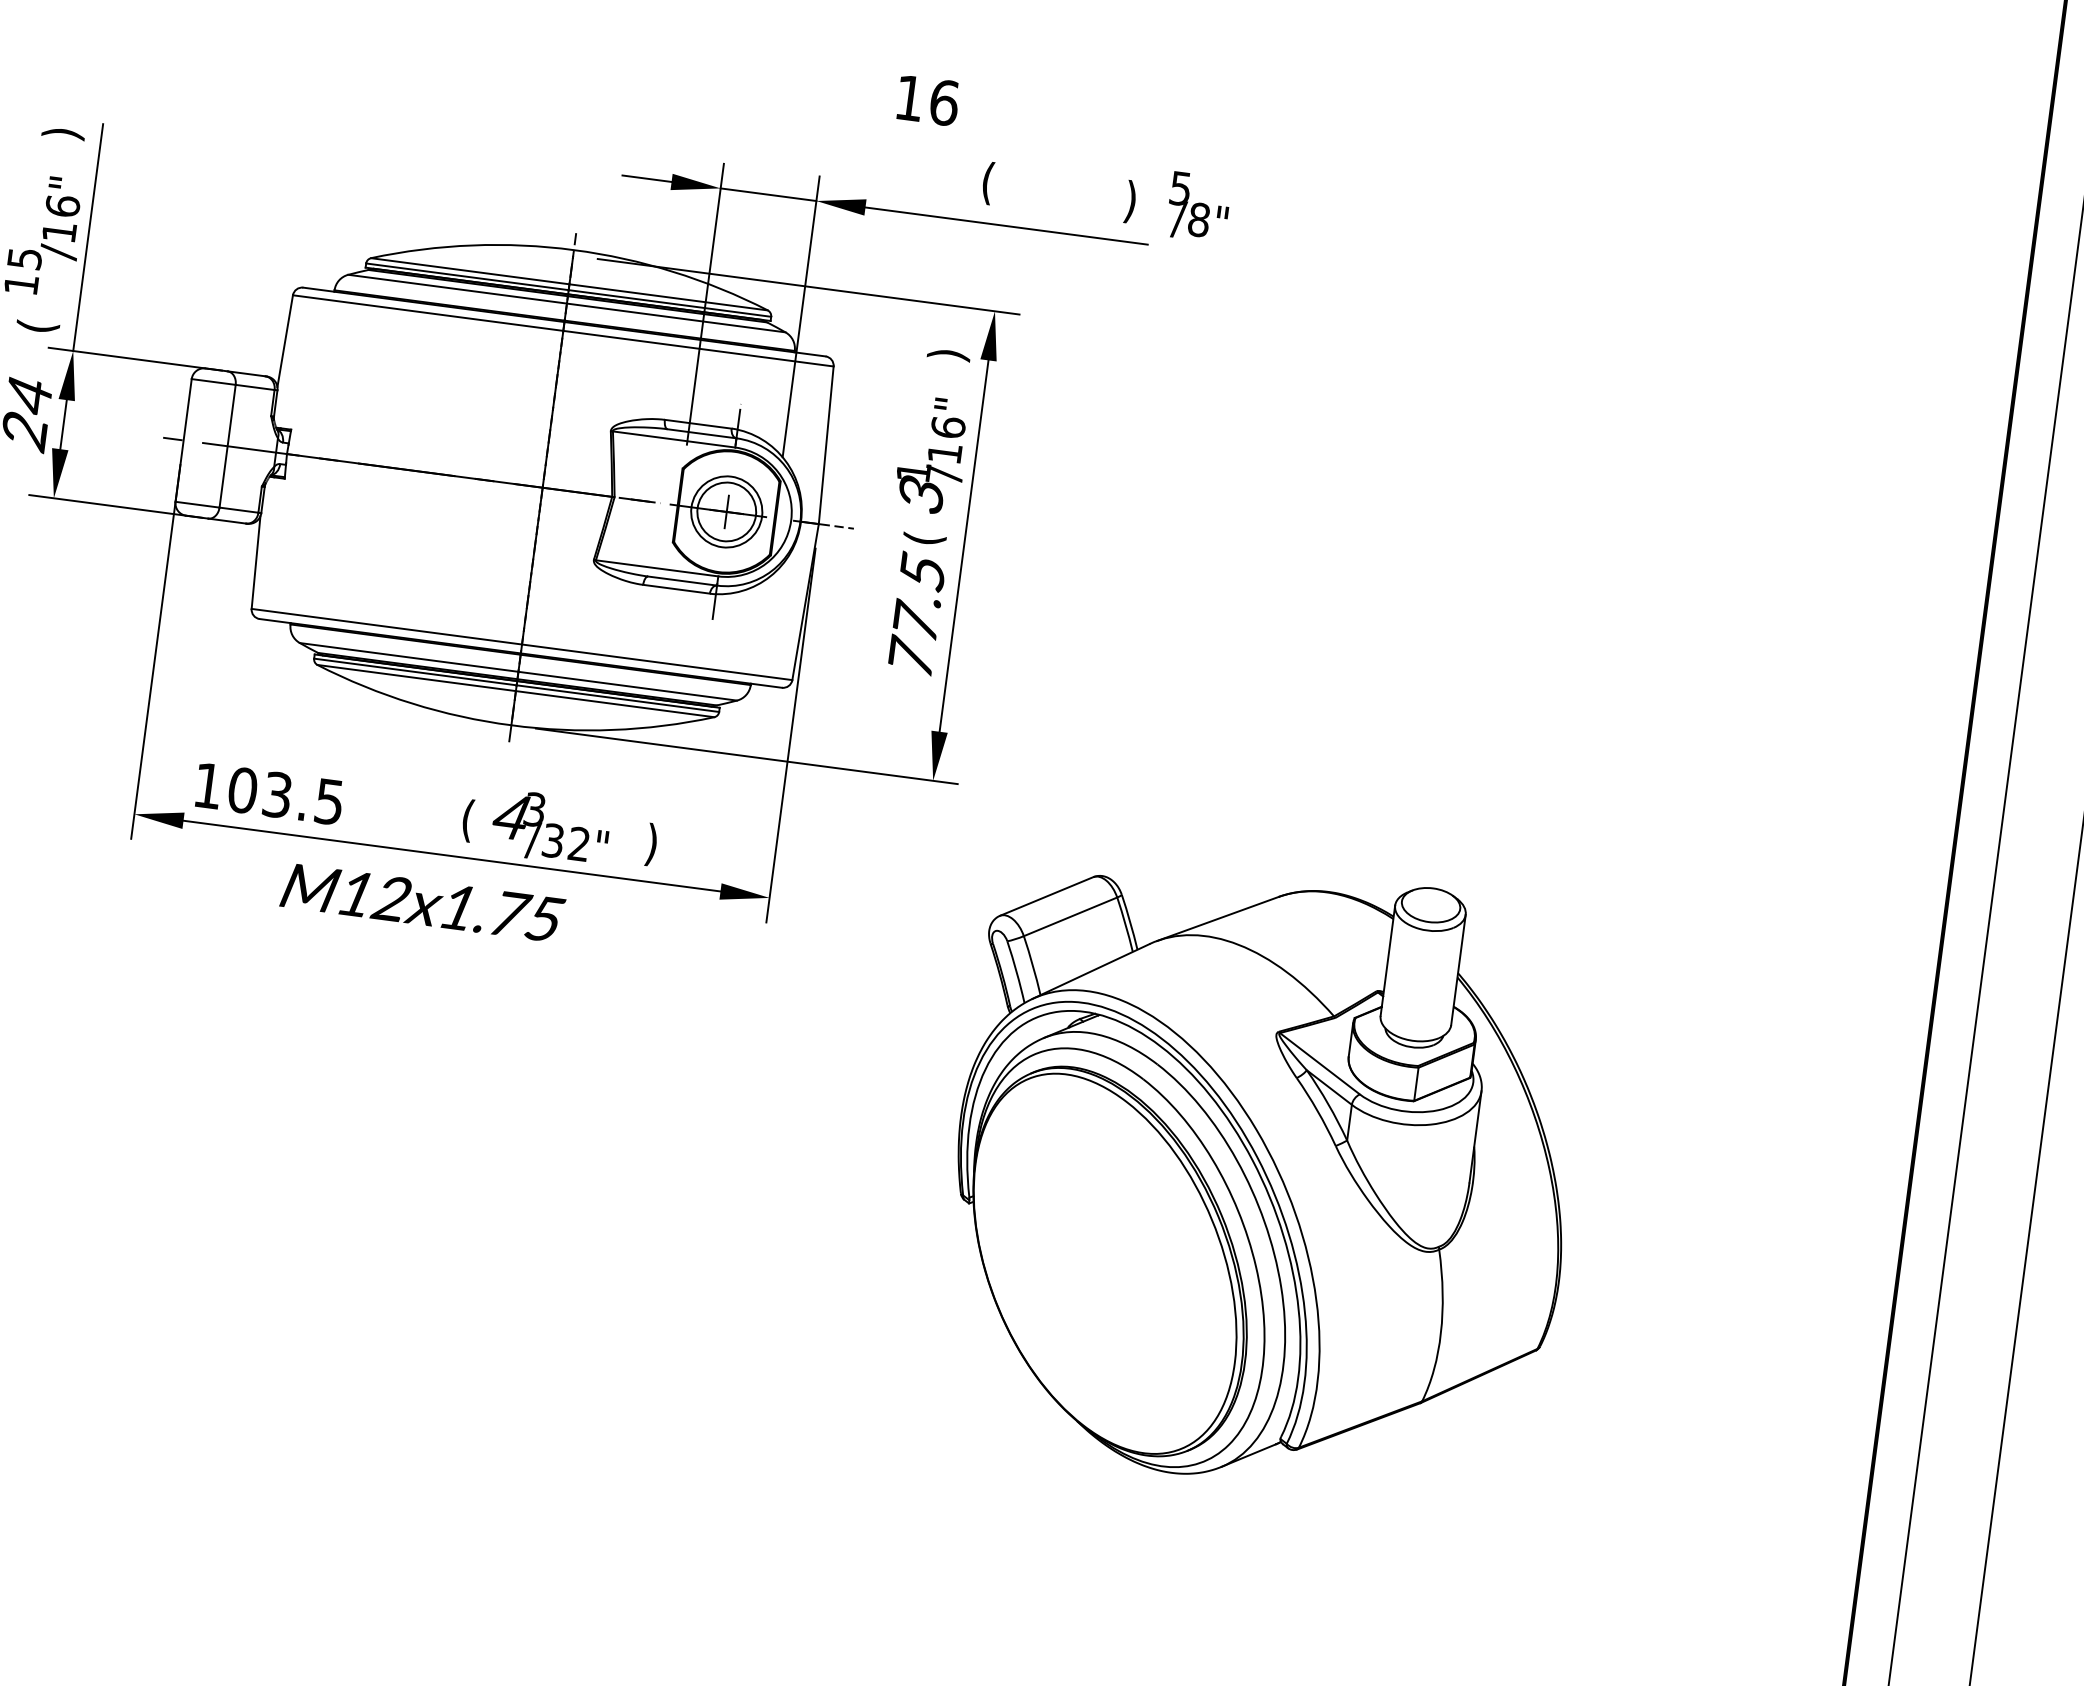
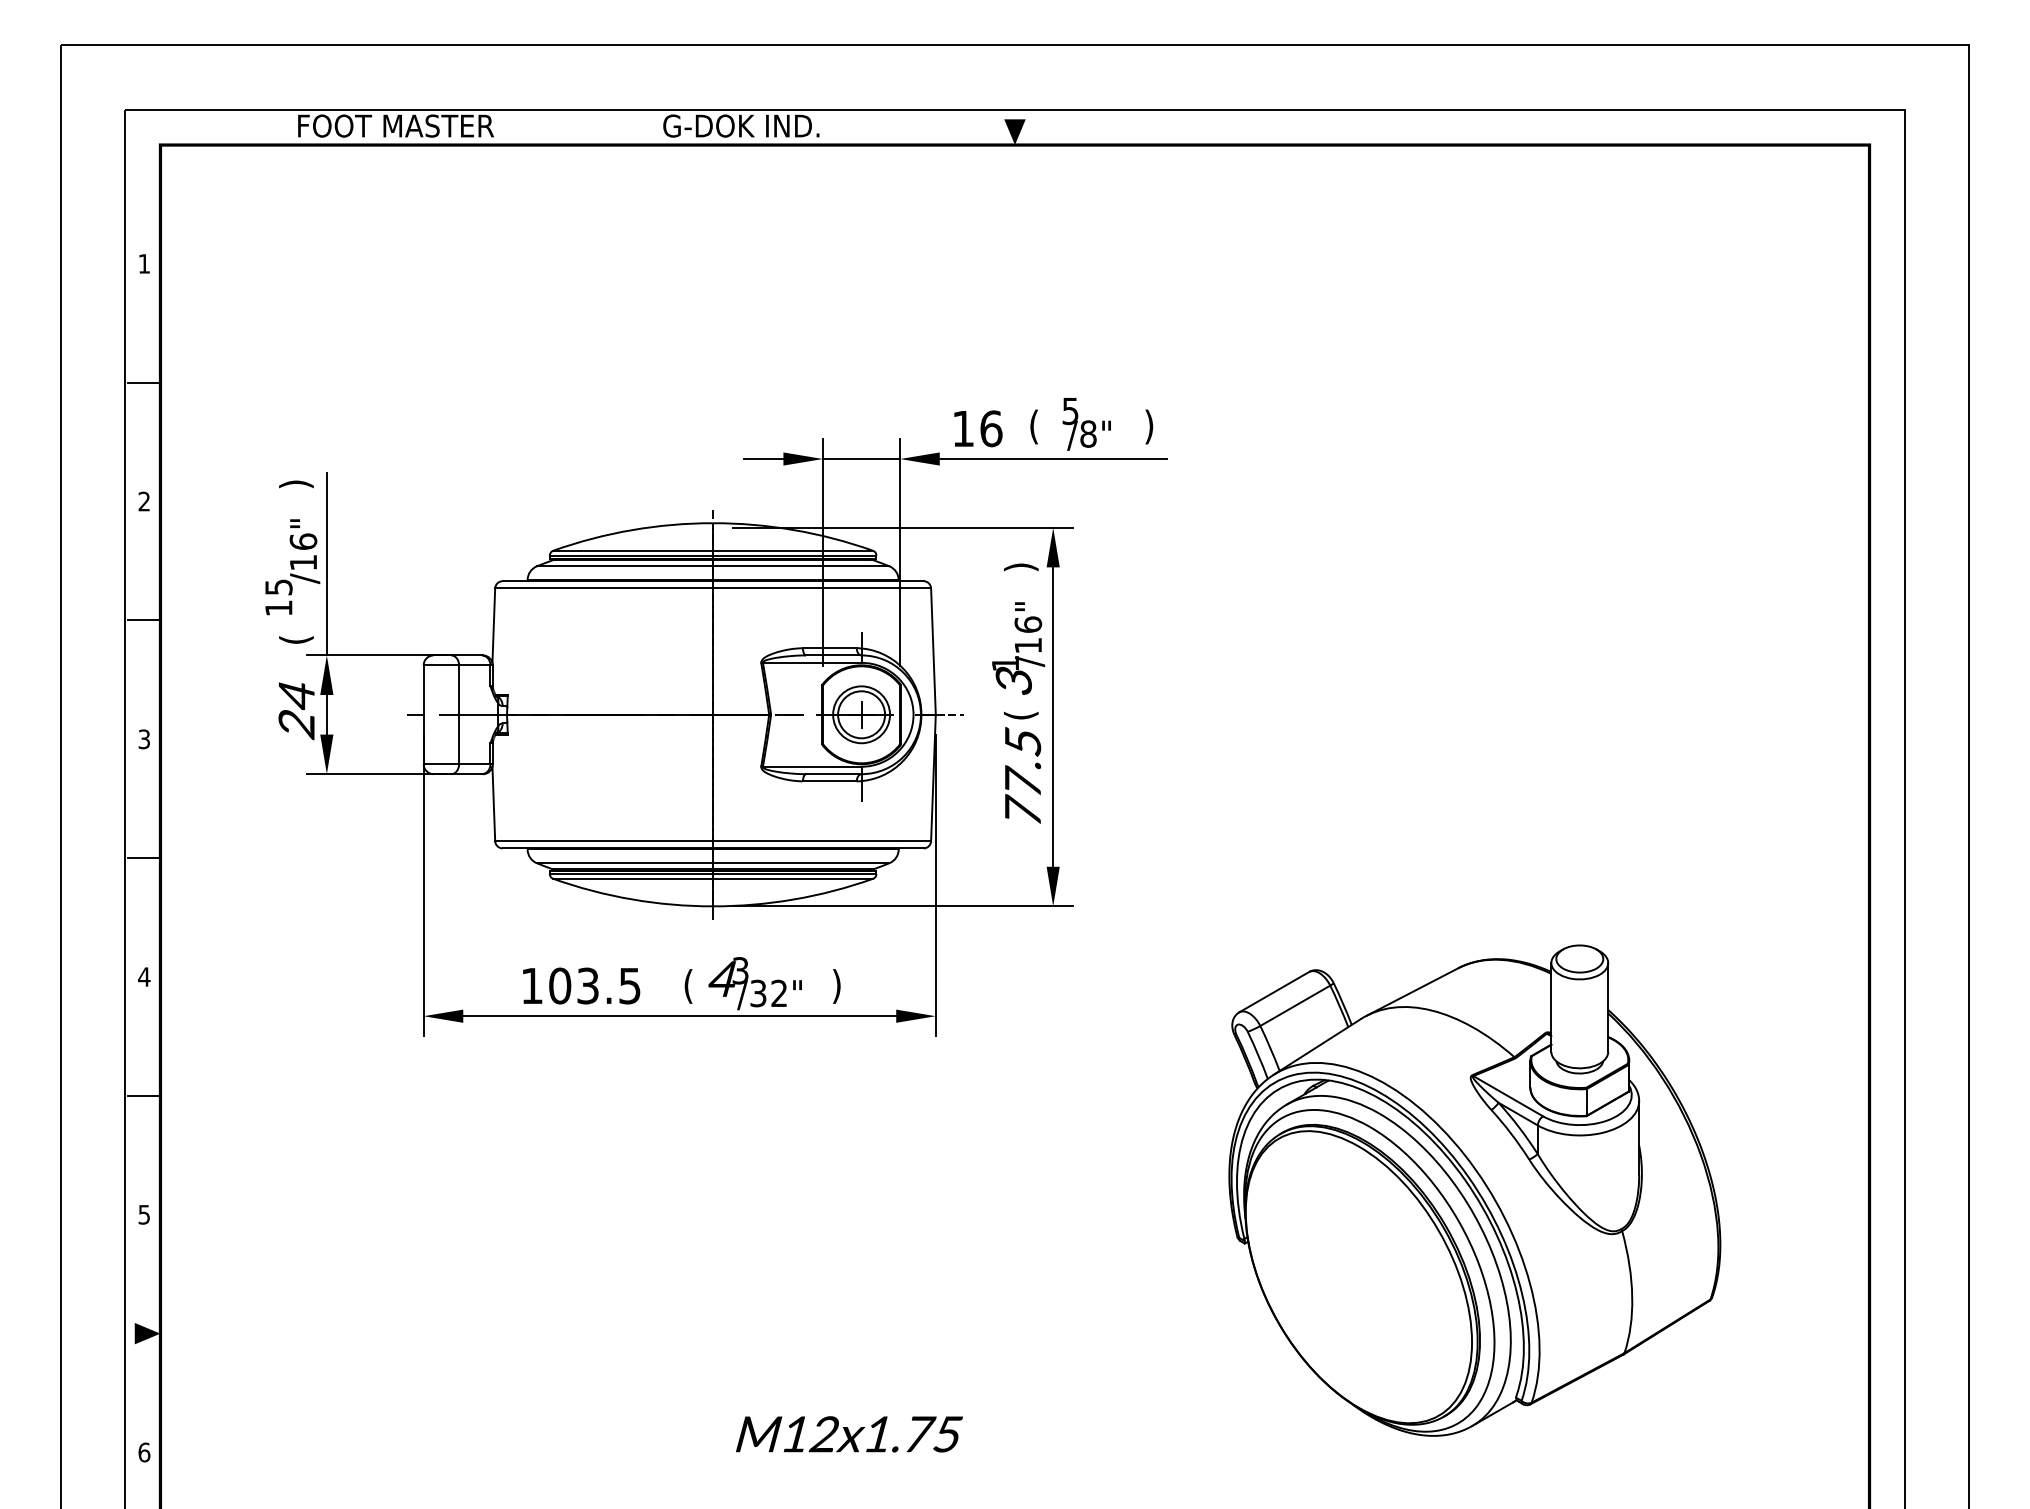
text: (928, 100) -> (978, 428), moved
text: (1198, 207) -> (1086, 424), moved
text: (269, 793) -> (581, 985), moved
text: (422, 903) -> (849, 1434), moved
part: (1262, 1175) -> (1474, 1190), moved

